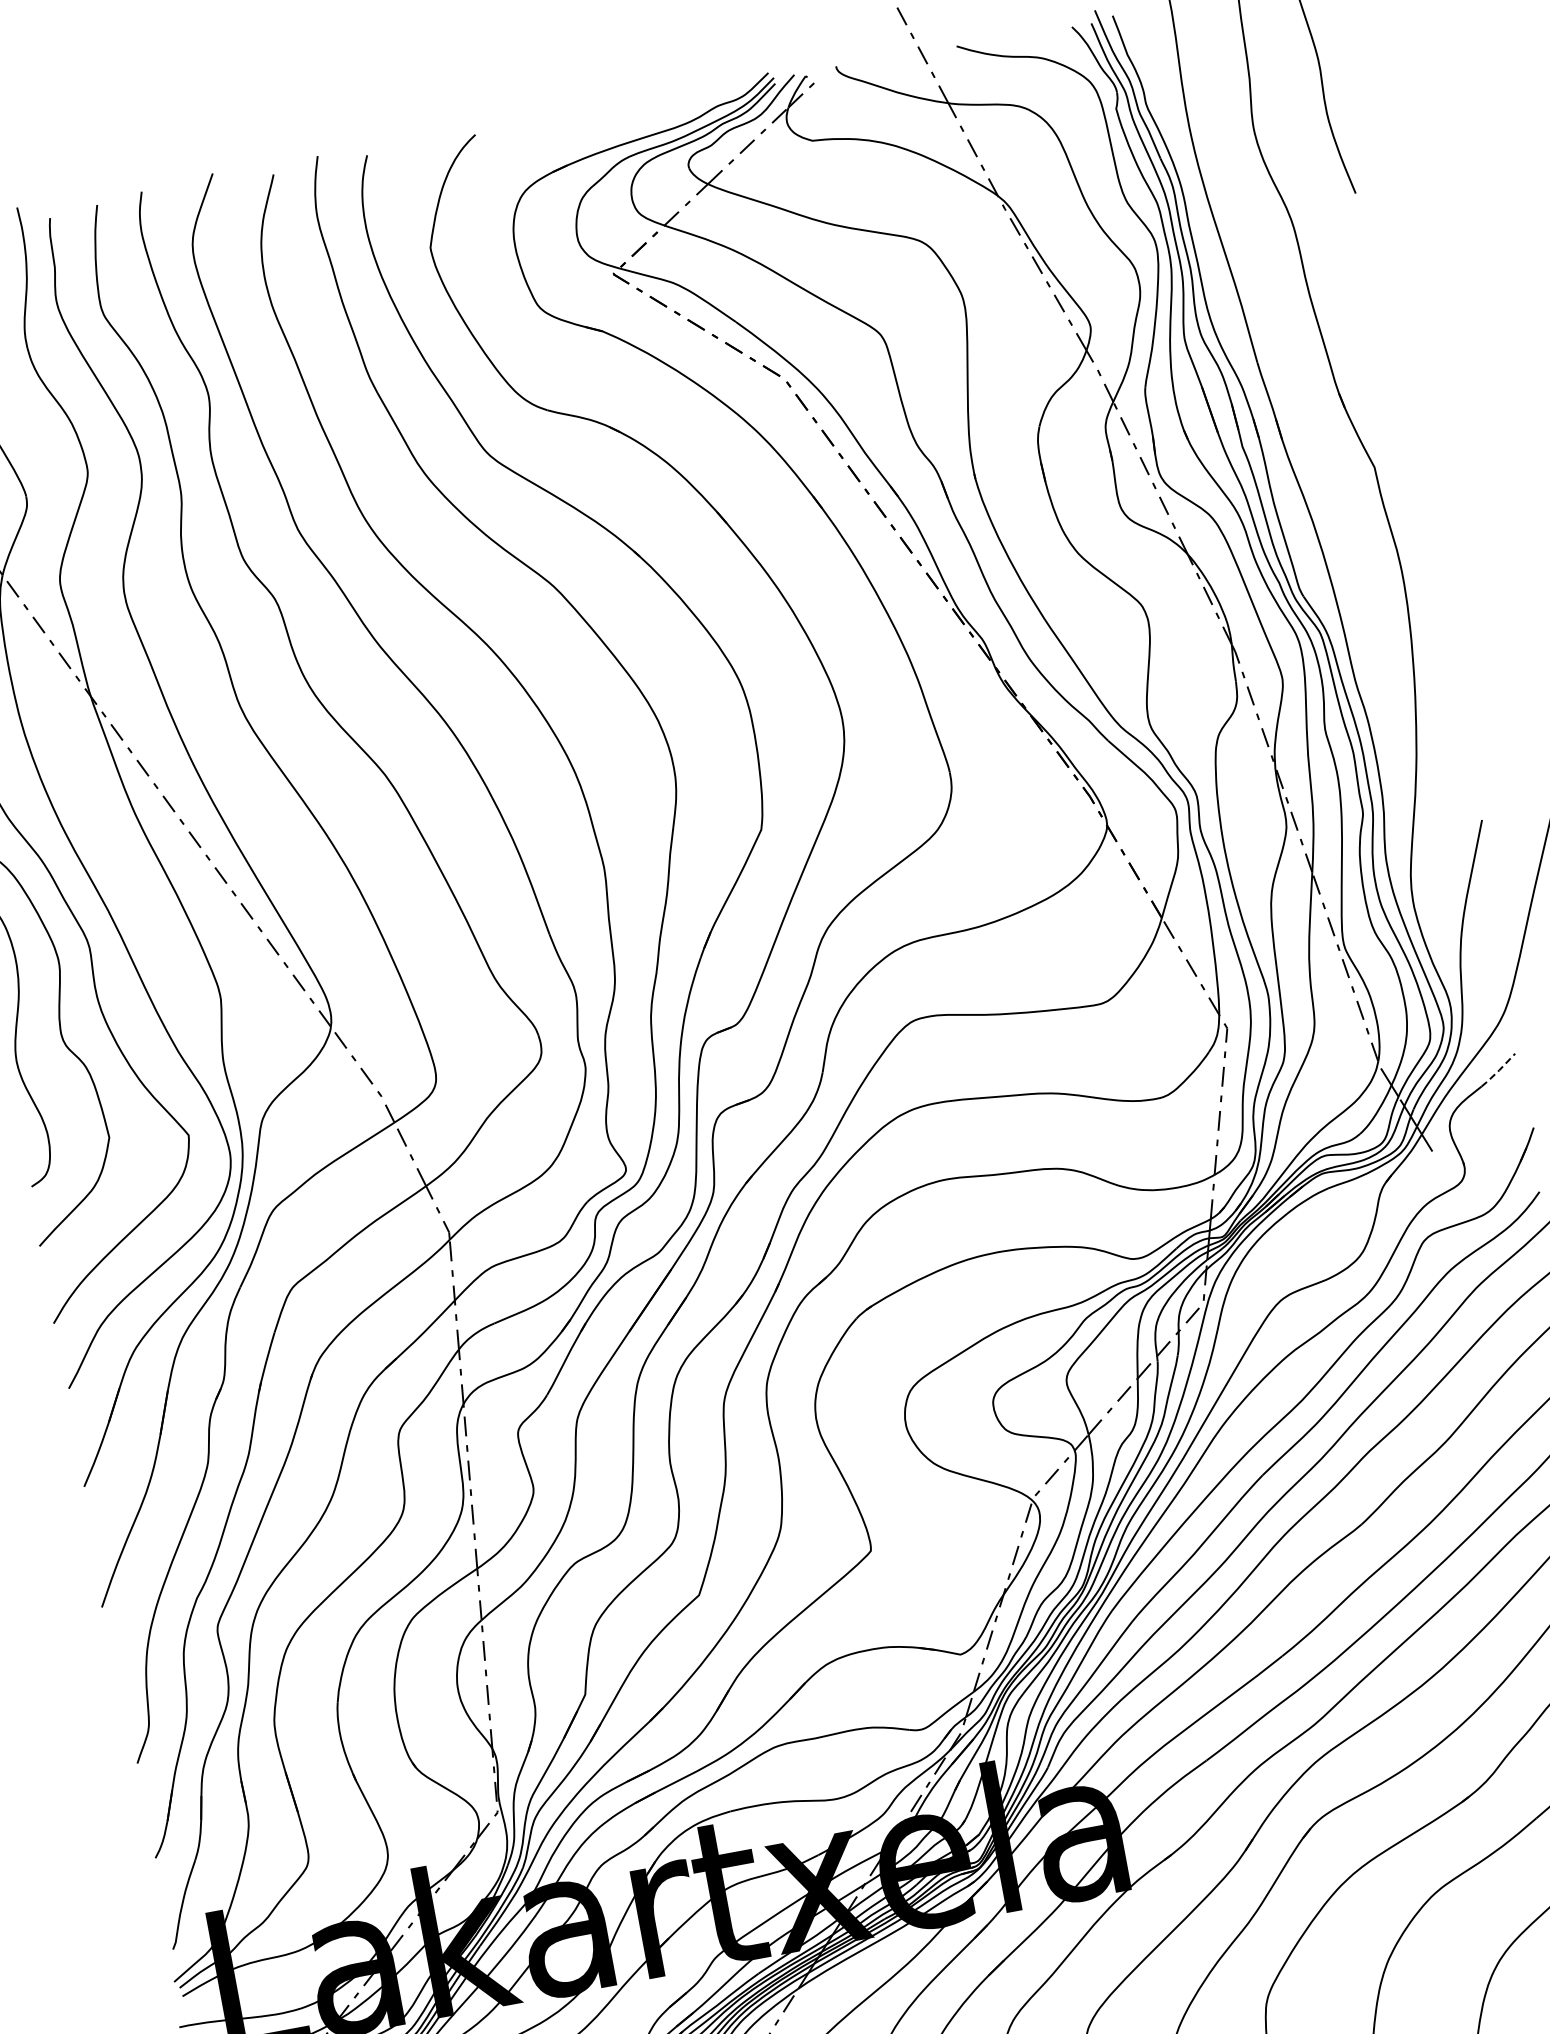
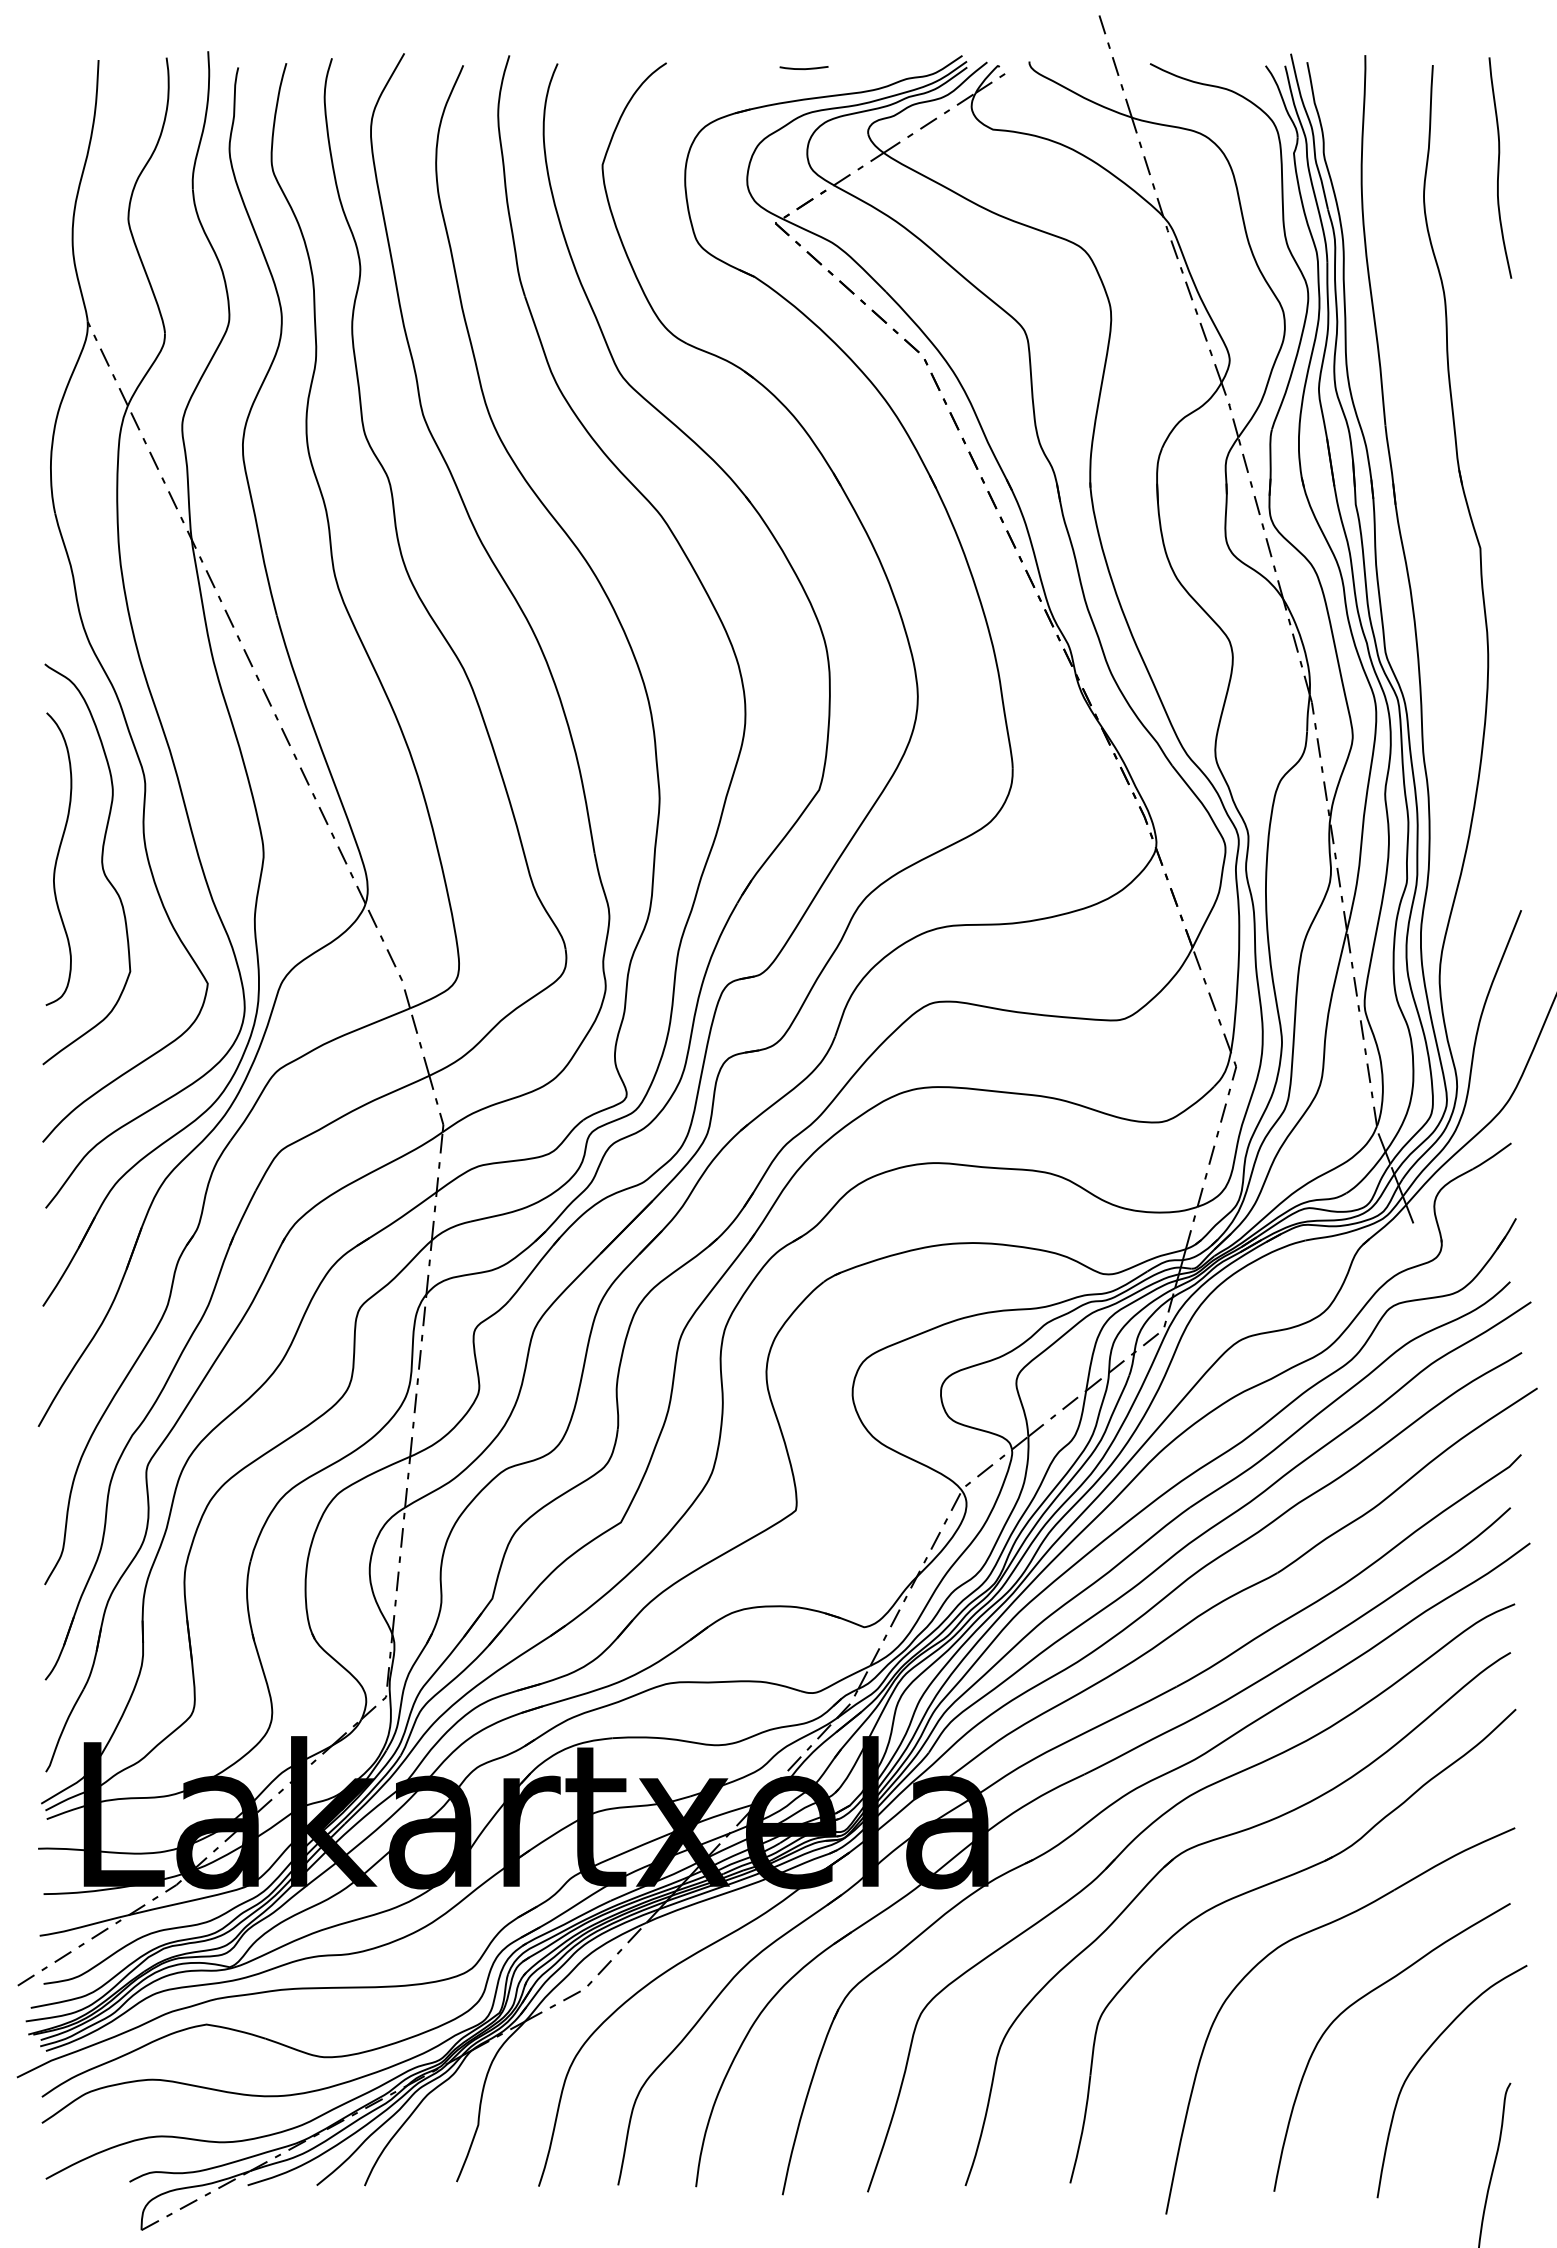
curve: (612, 114) -> (803, 68), added
line: (1498, 1070) -> (1492, 1156), dashed -> solid

